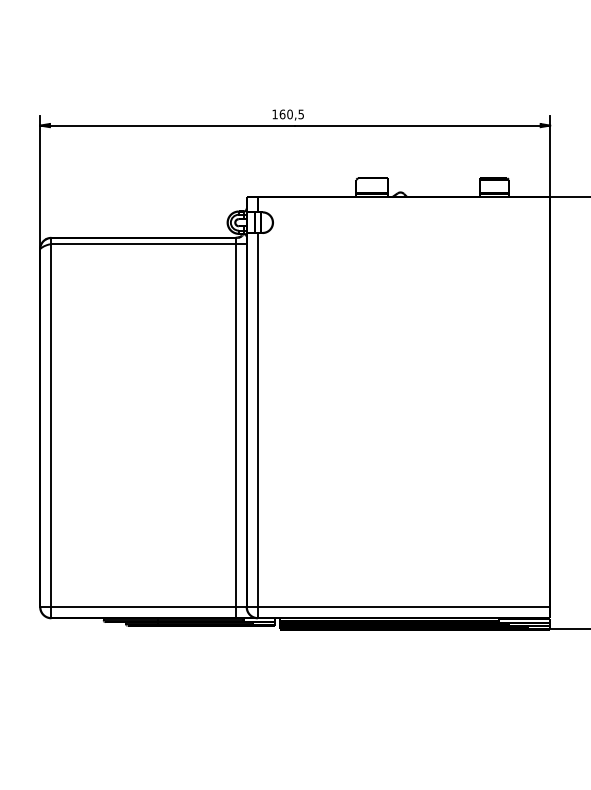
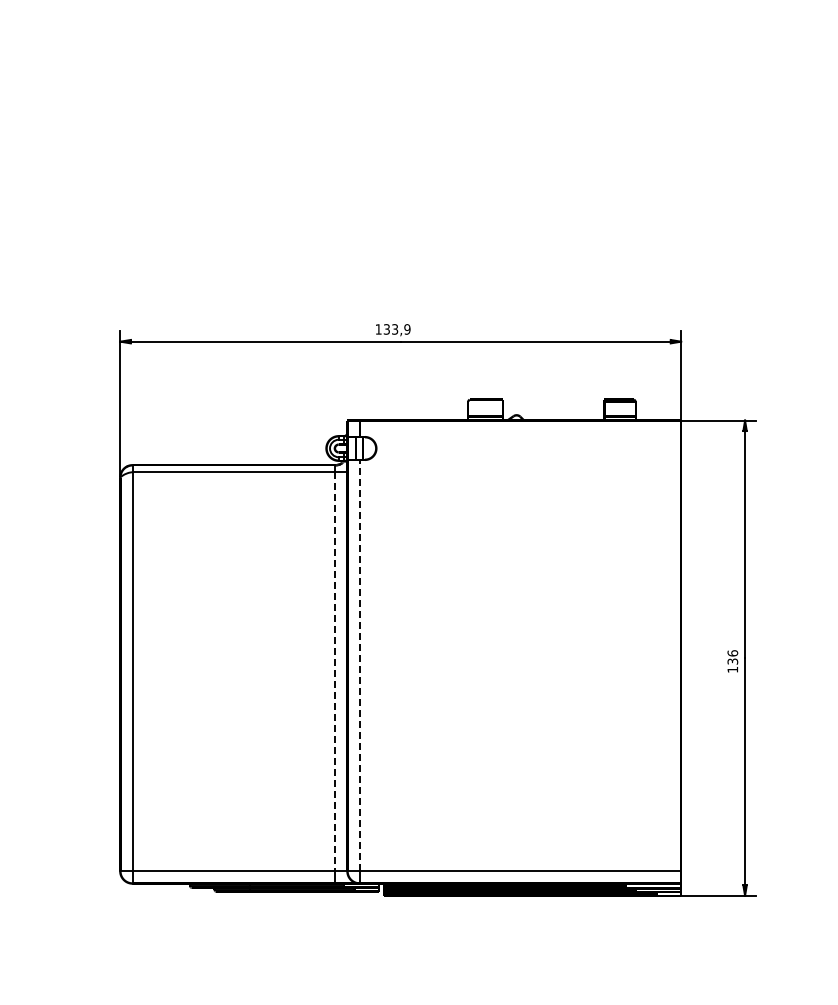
text: (291, 114) -> (396, 329), 160,5 -> 133,9
line: (257, 419) -> (359, 665), solid -> dashed
line: (235, 425) -> (335, 671), solid -> dashed

